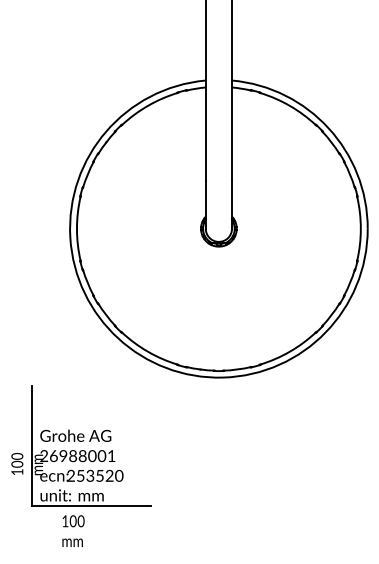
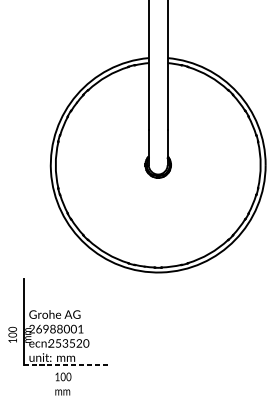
line: (91, 505) -> (66, 364), solid -> dashed
text: (73, 530) -> (63, 383), moved

